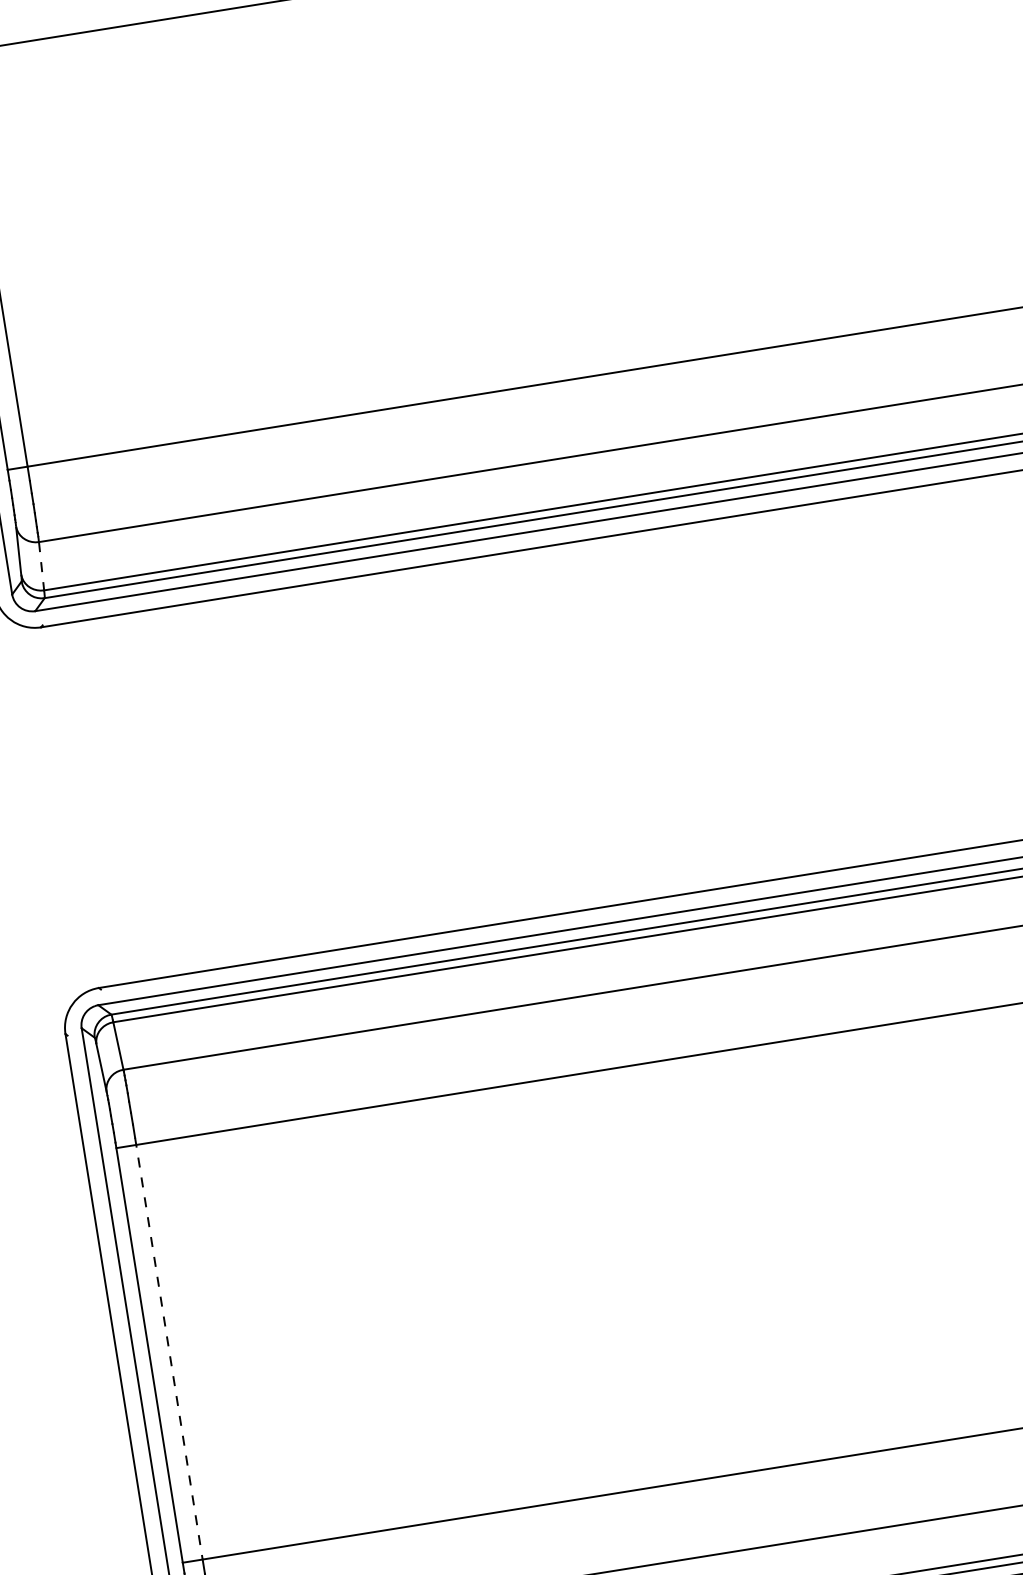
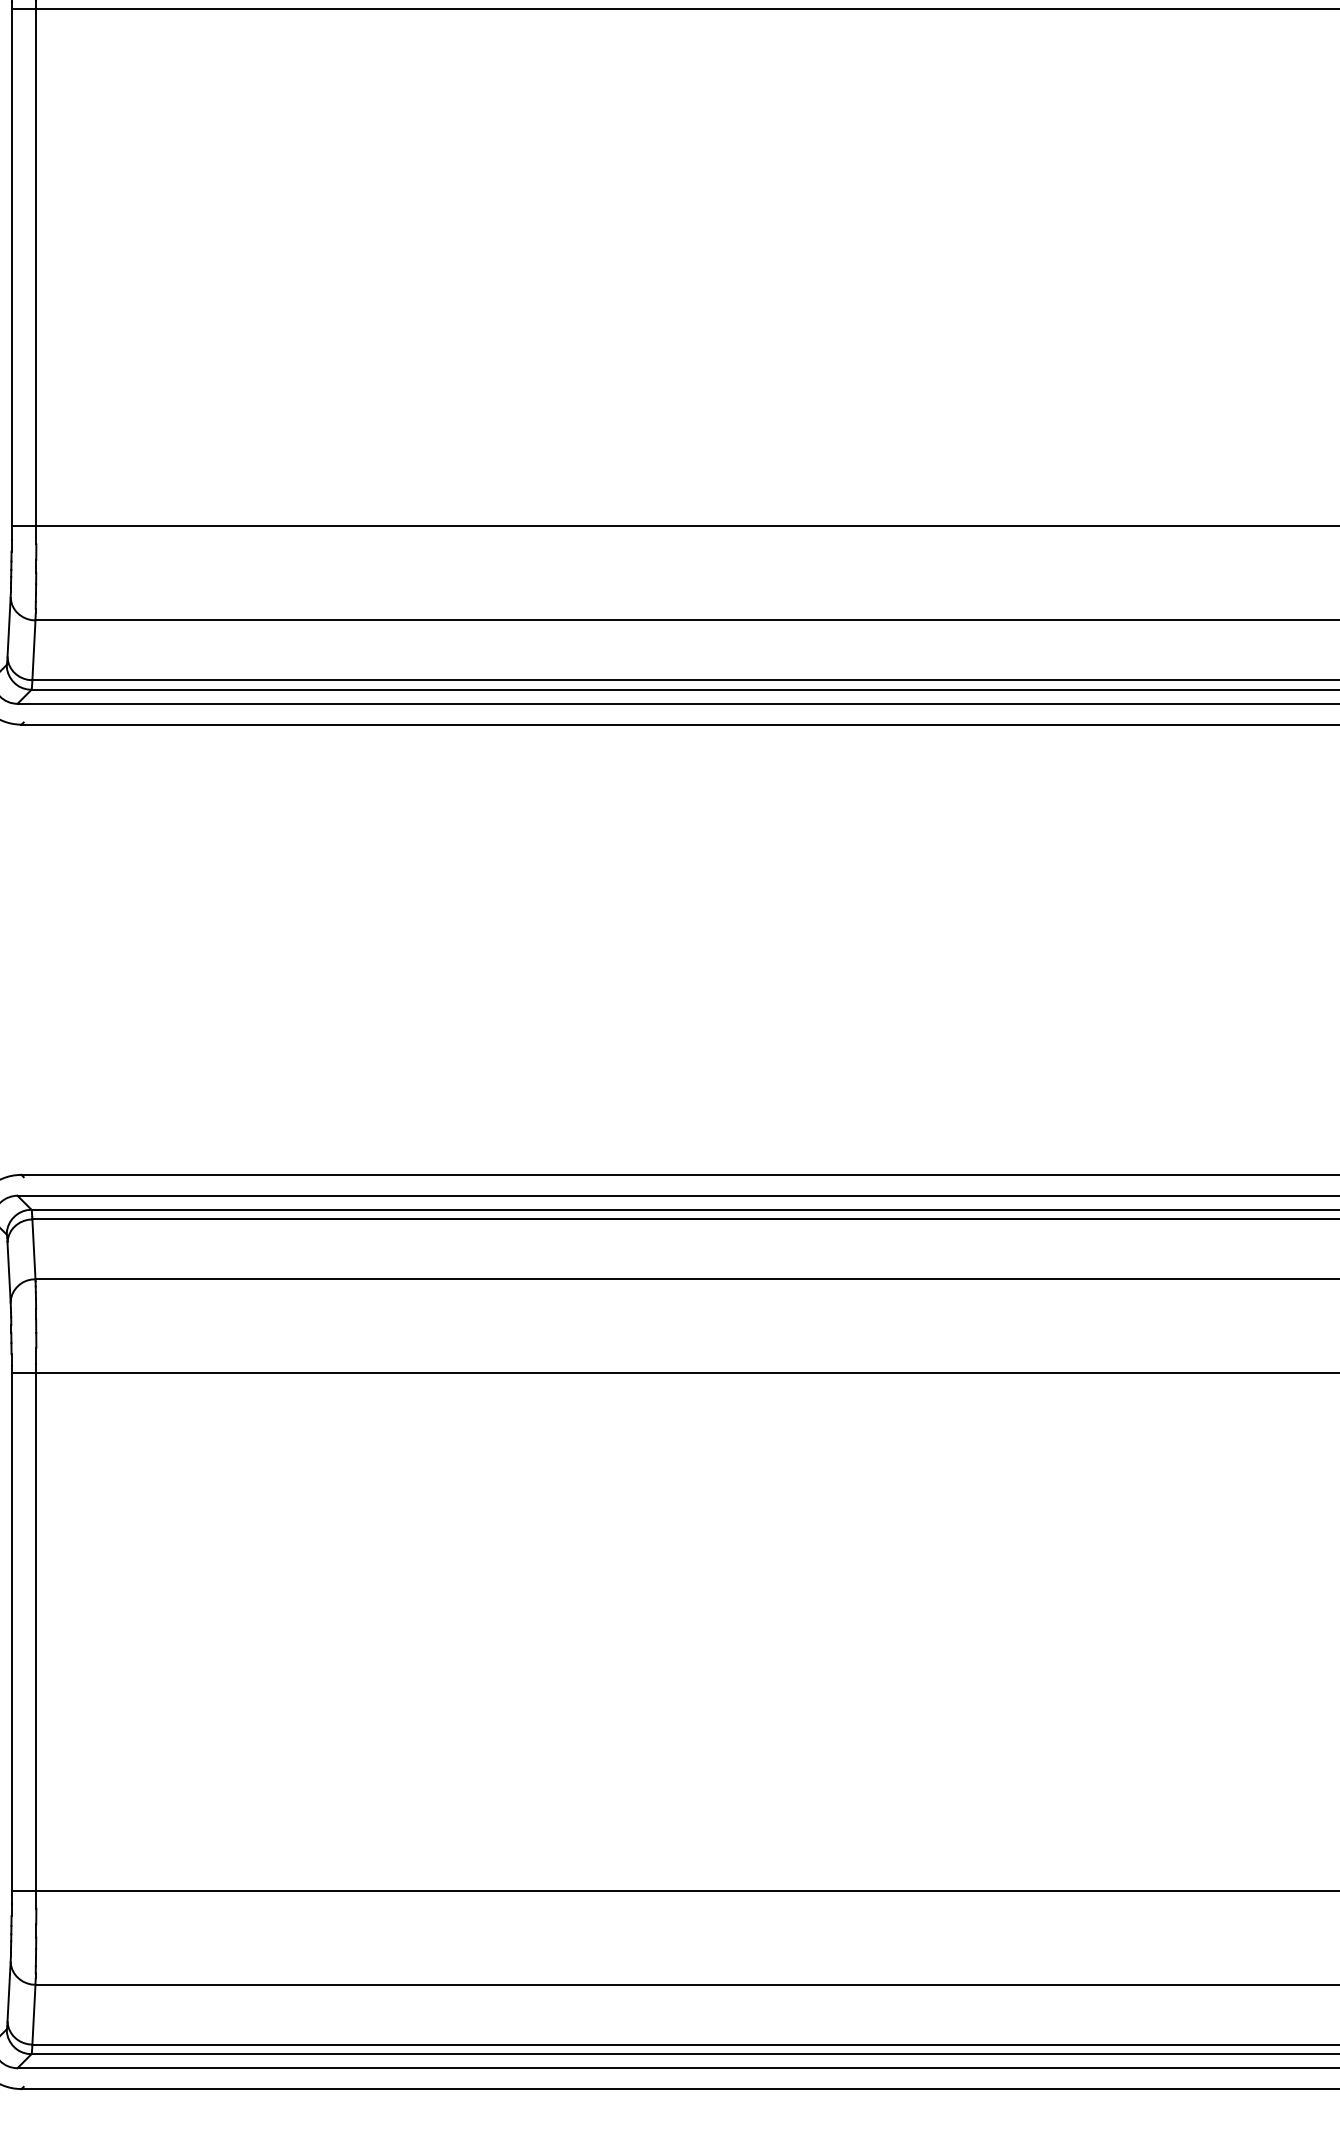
line: (41, 566) -> (33, 650), dashed -> solid
line: (169, 1349) -> (36, 1628), dashed -> solid

